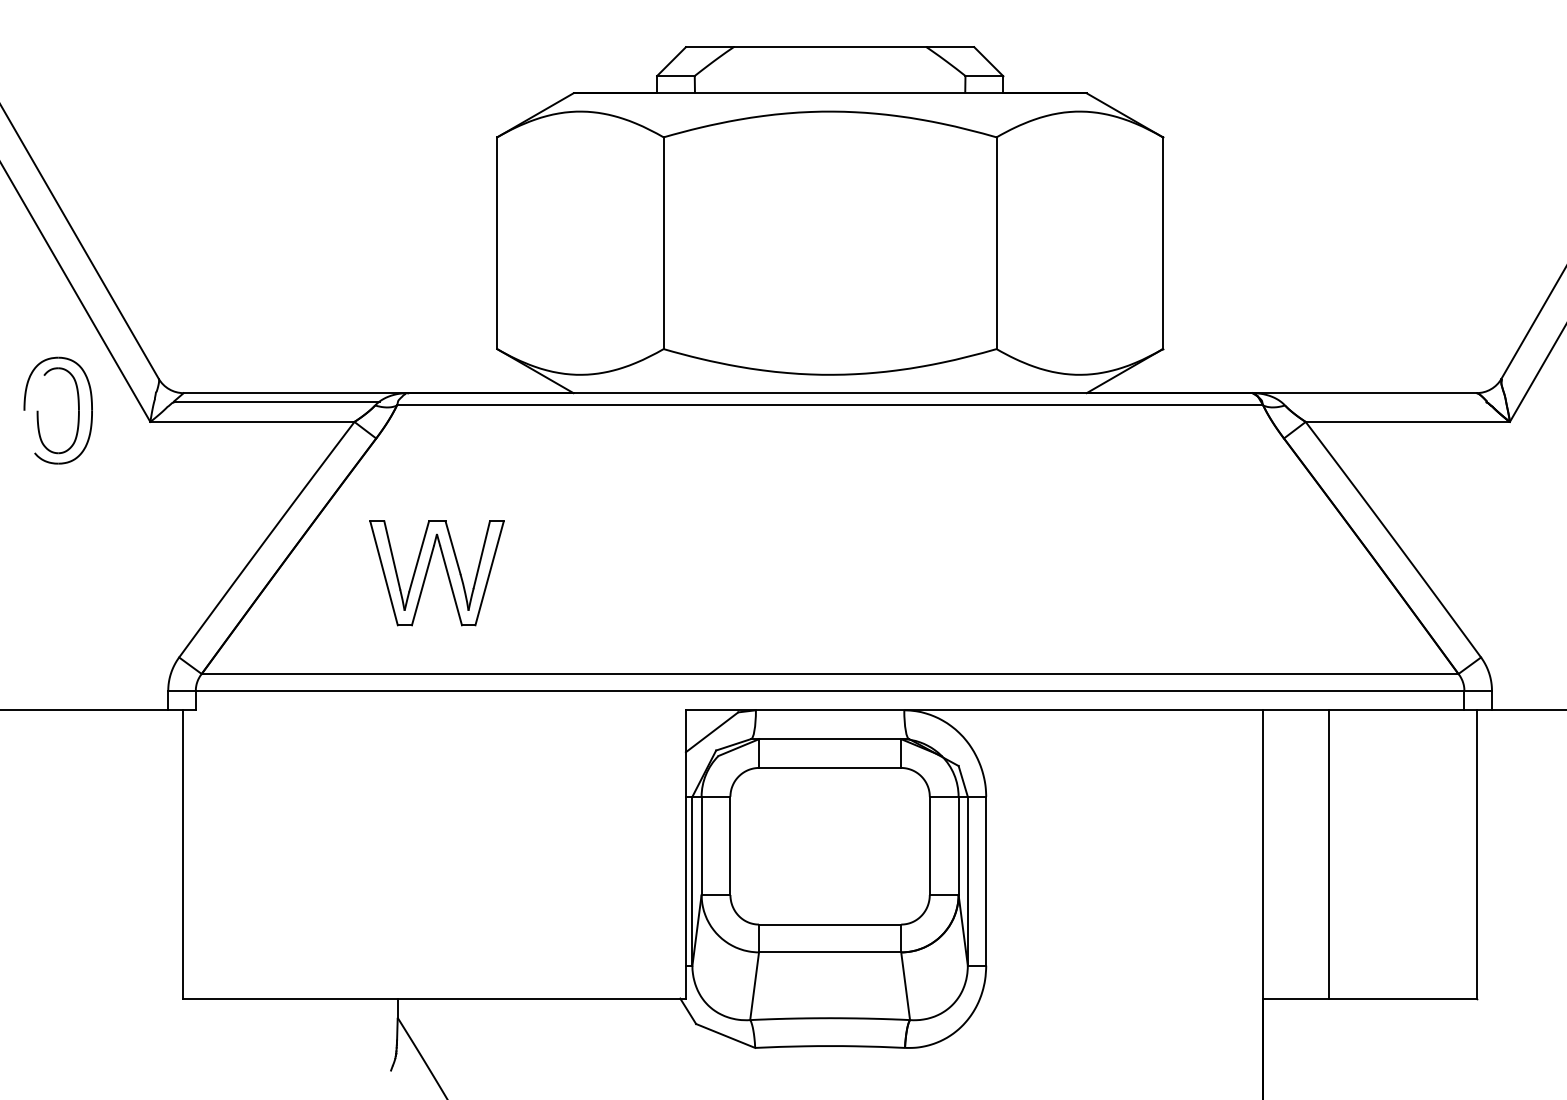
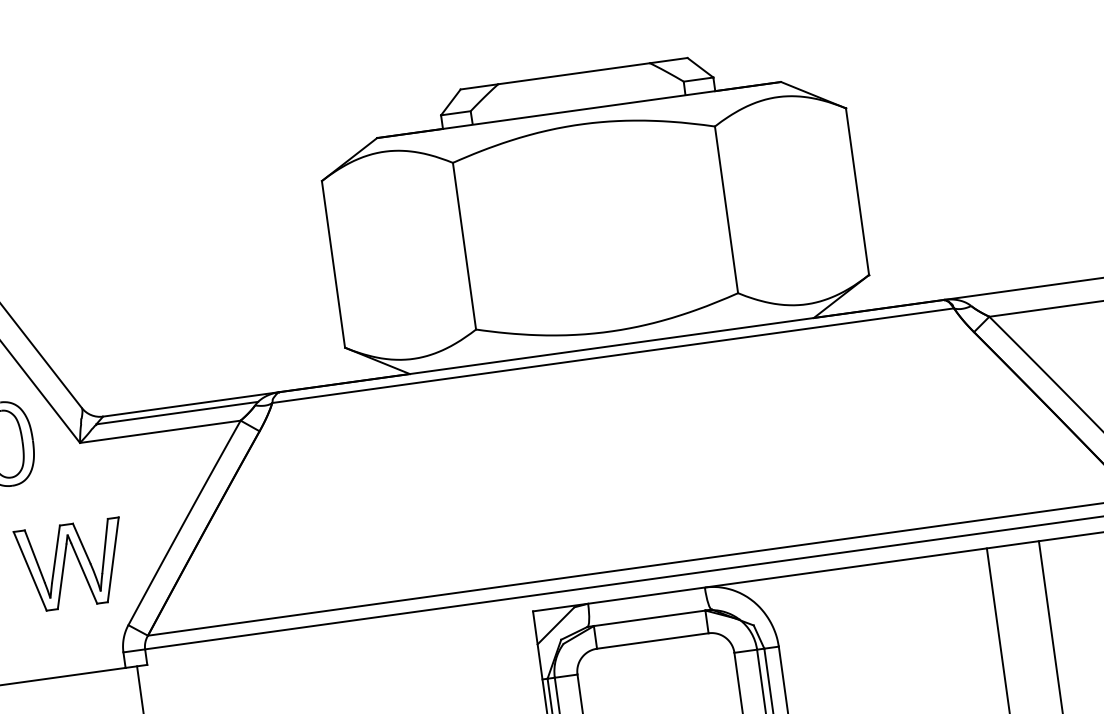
part: (428, 570) -> (64, 564), moved

